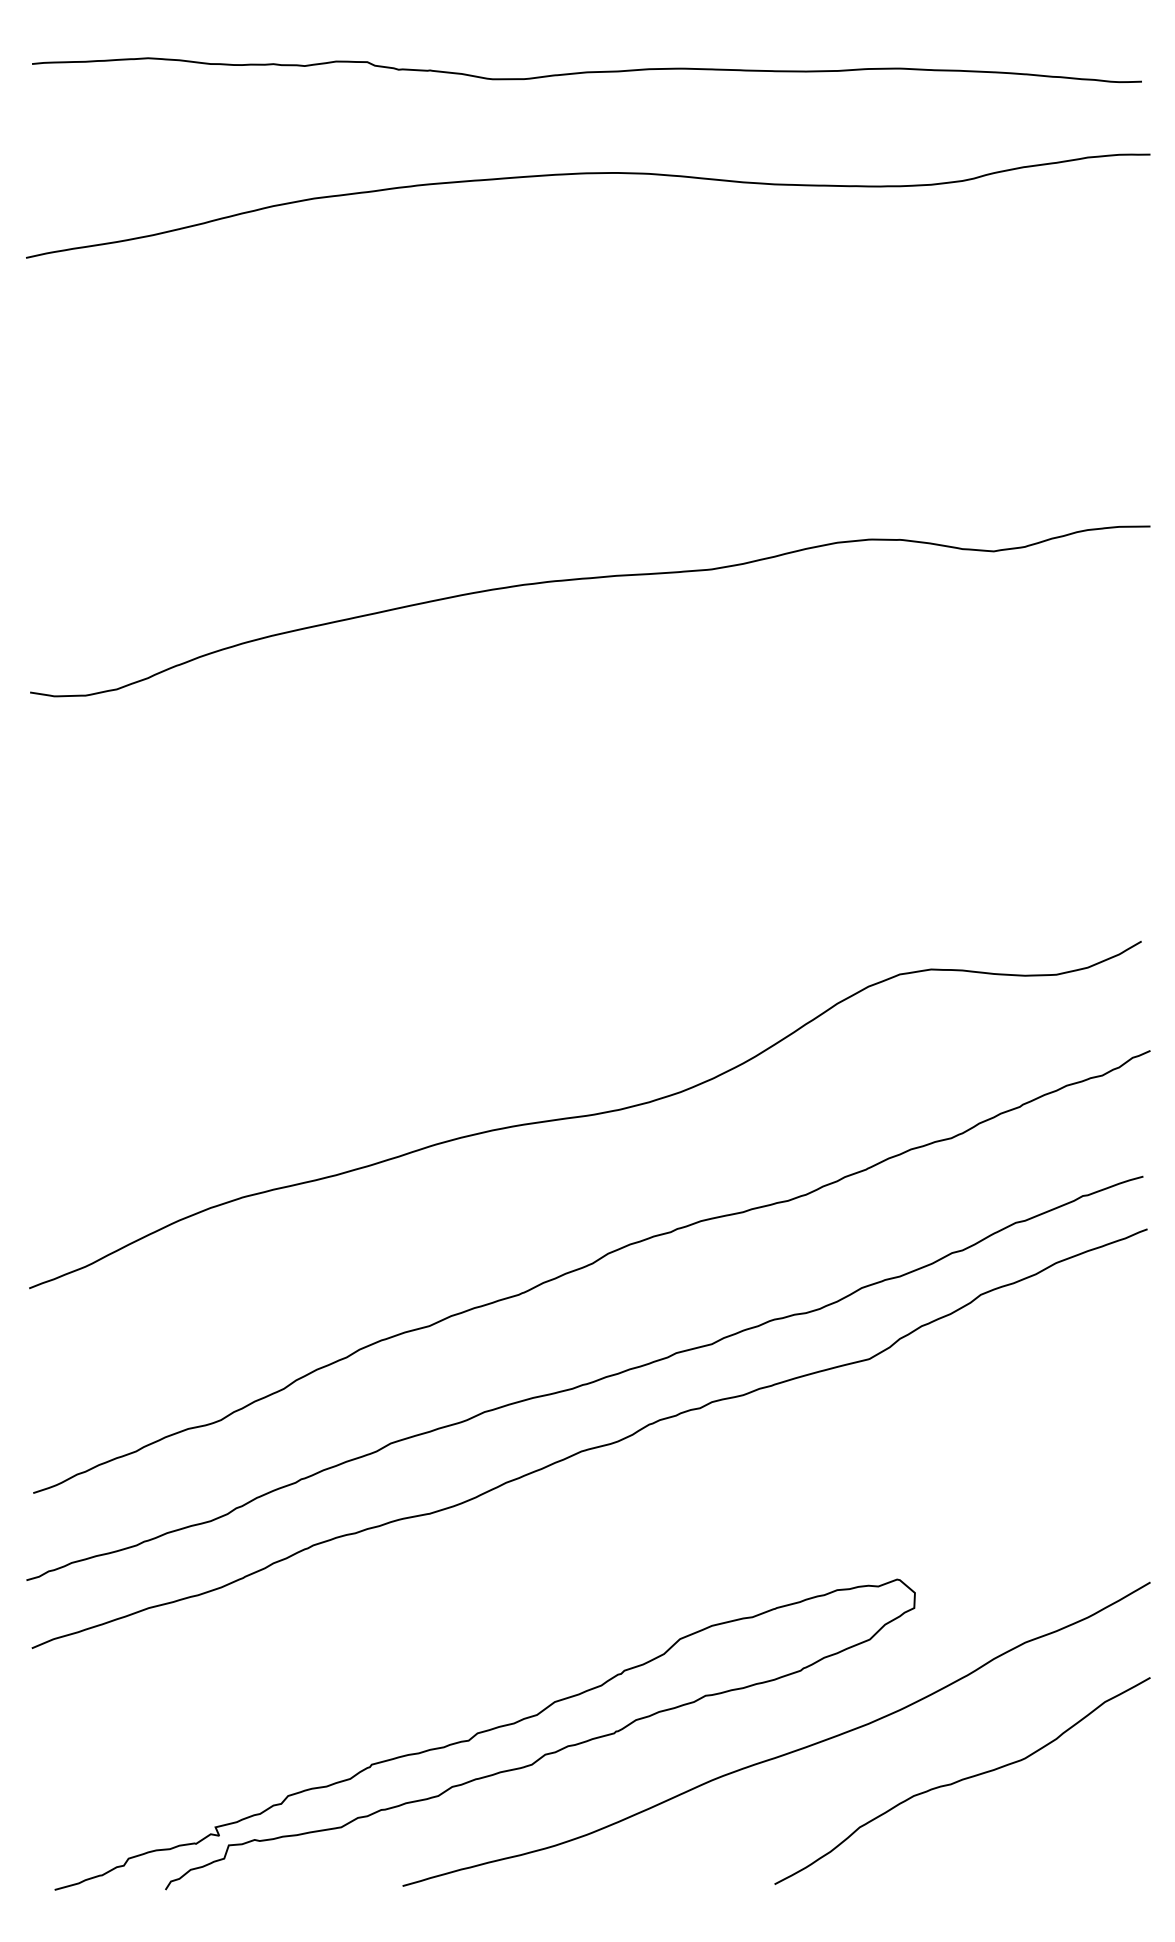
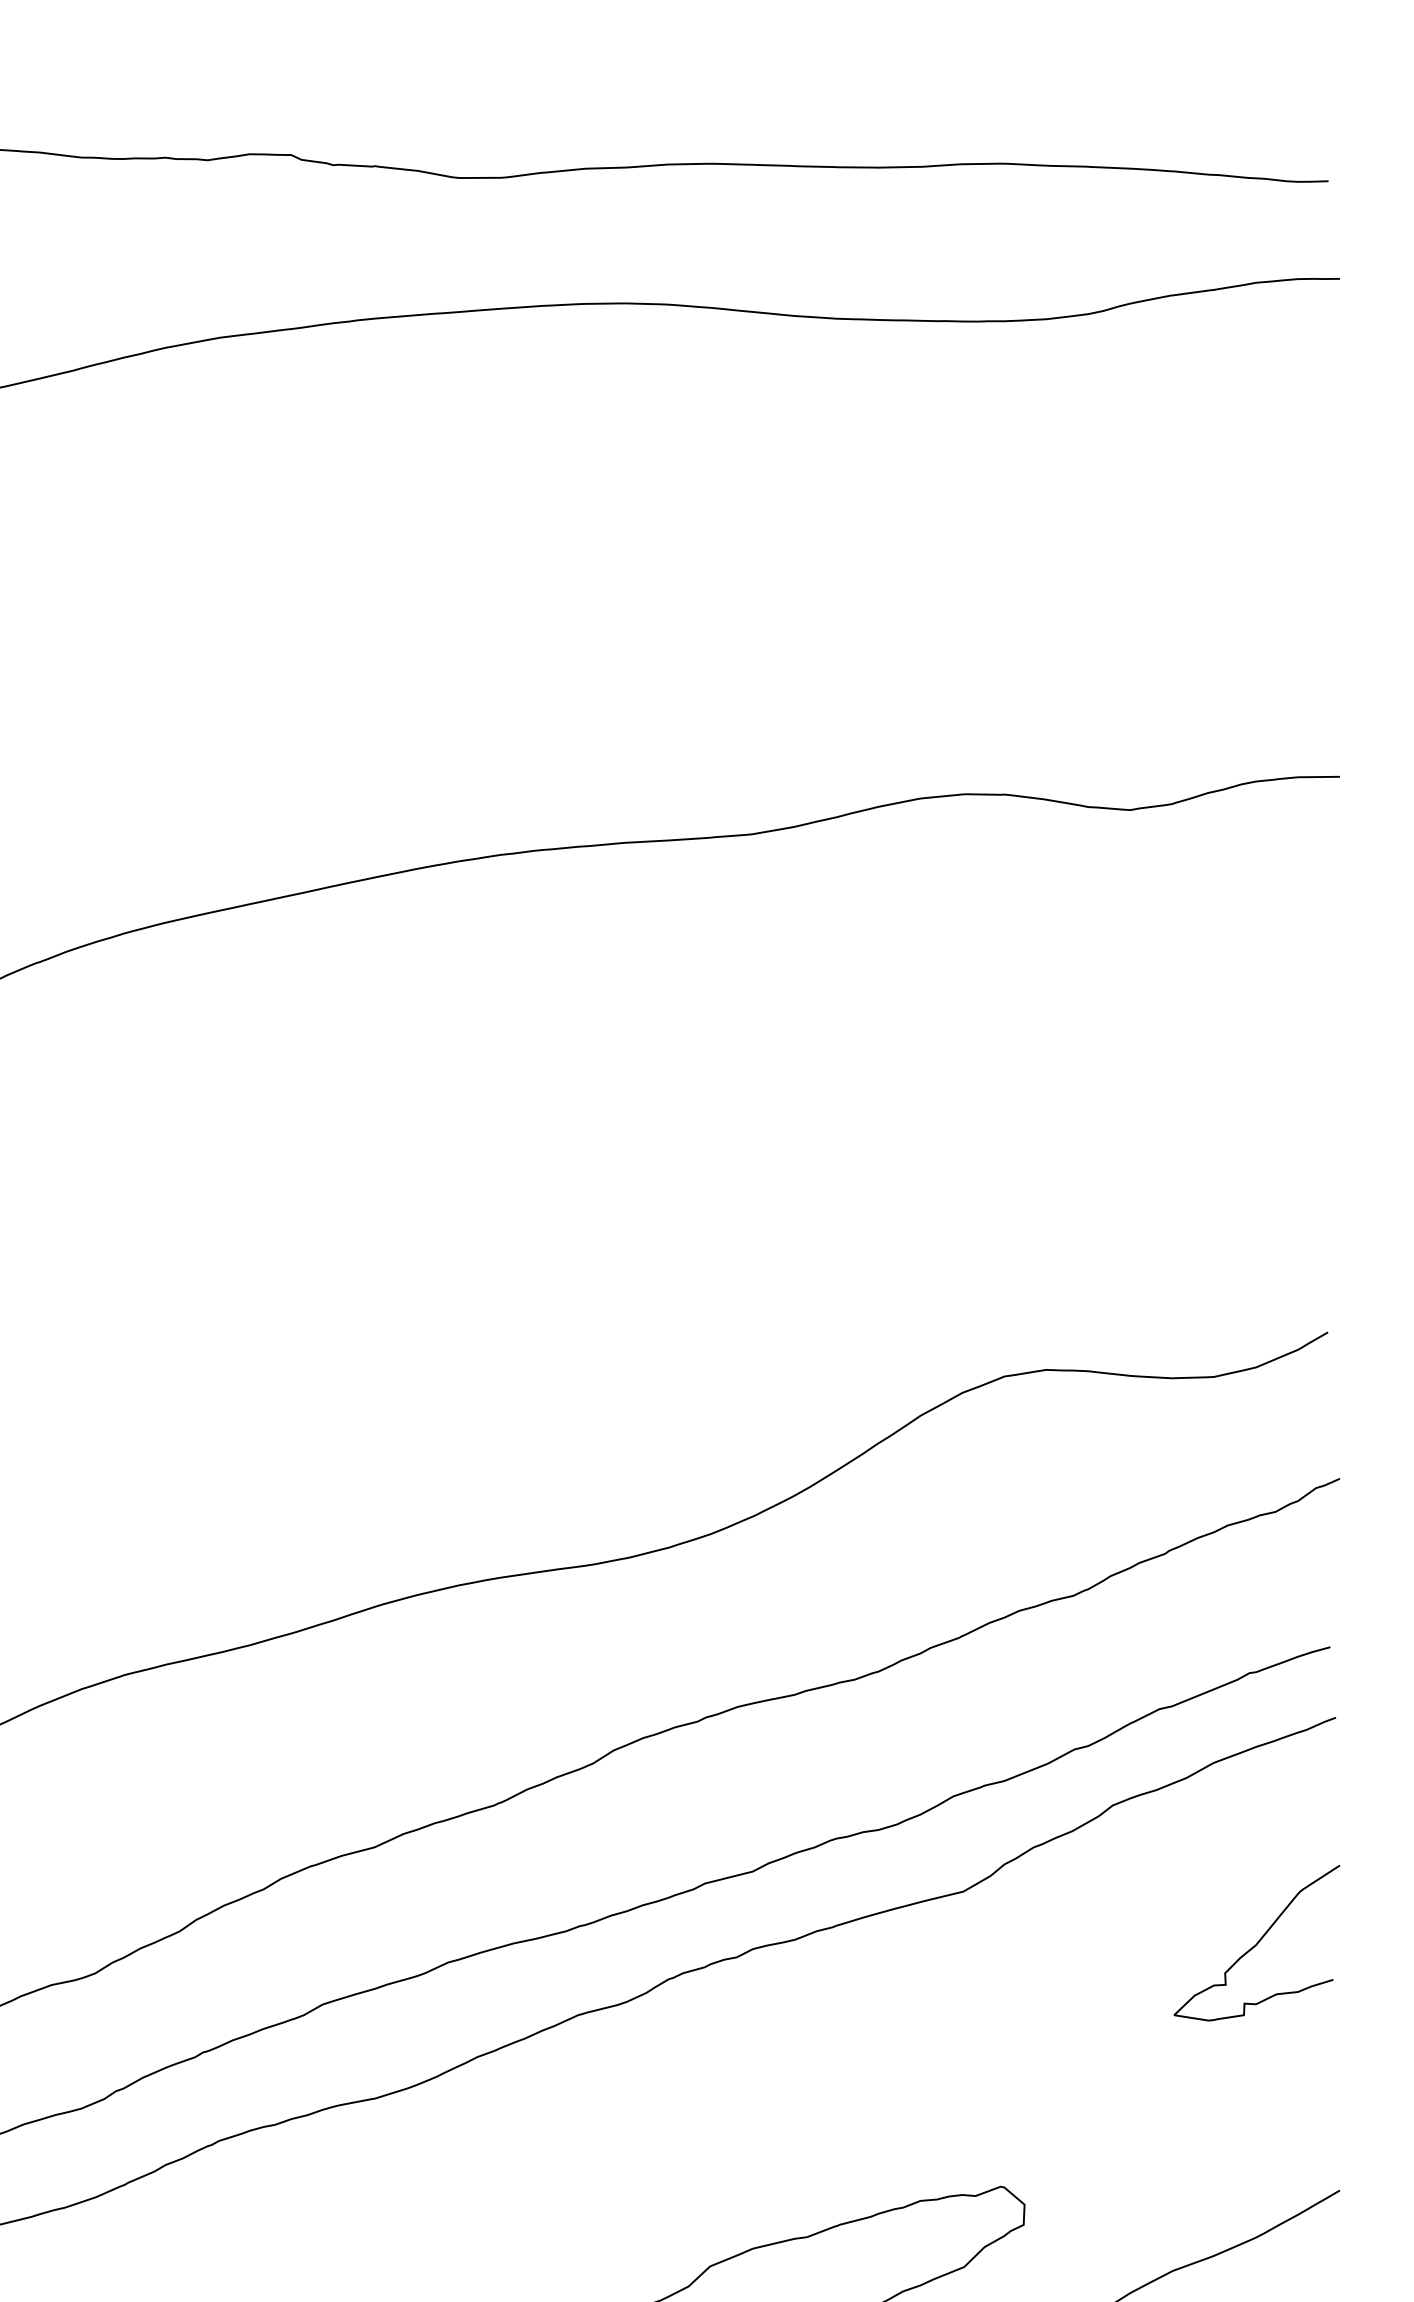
curve: (1088, 1397) -> (1256, 1942), added

